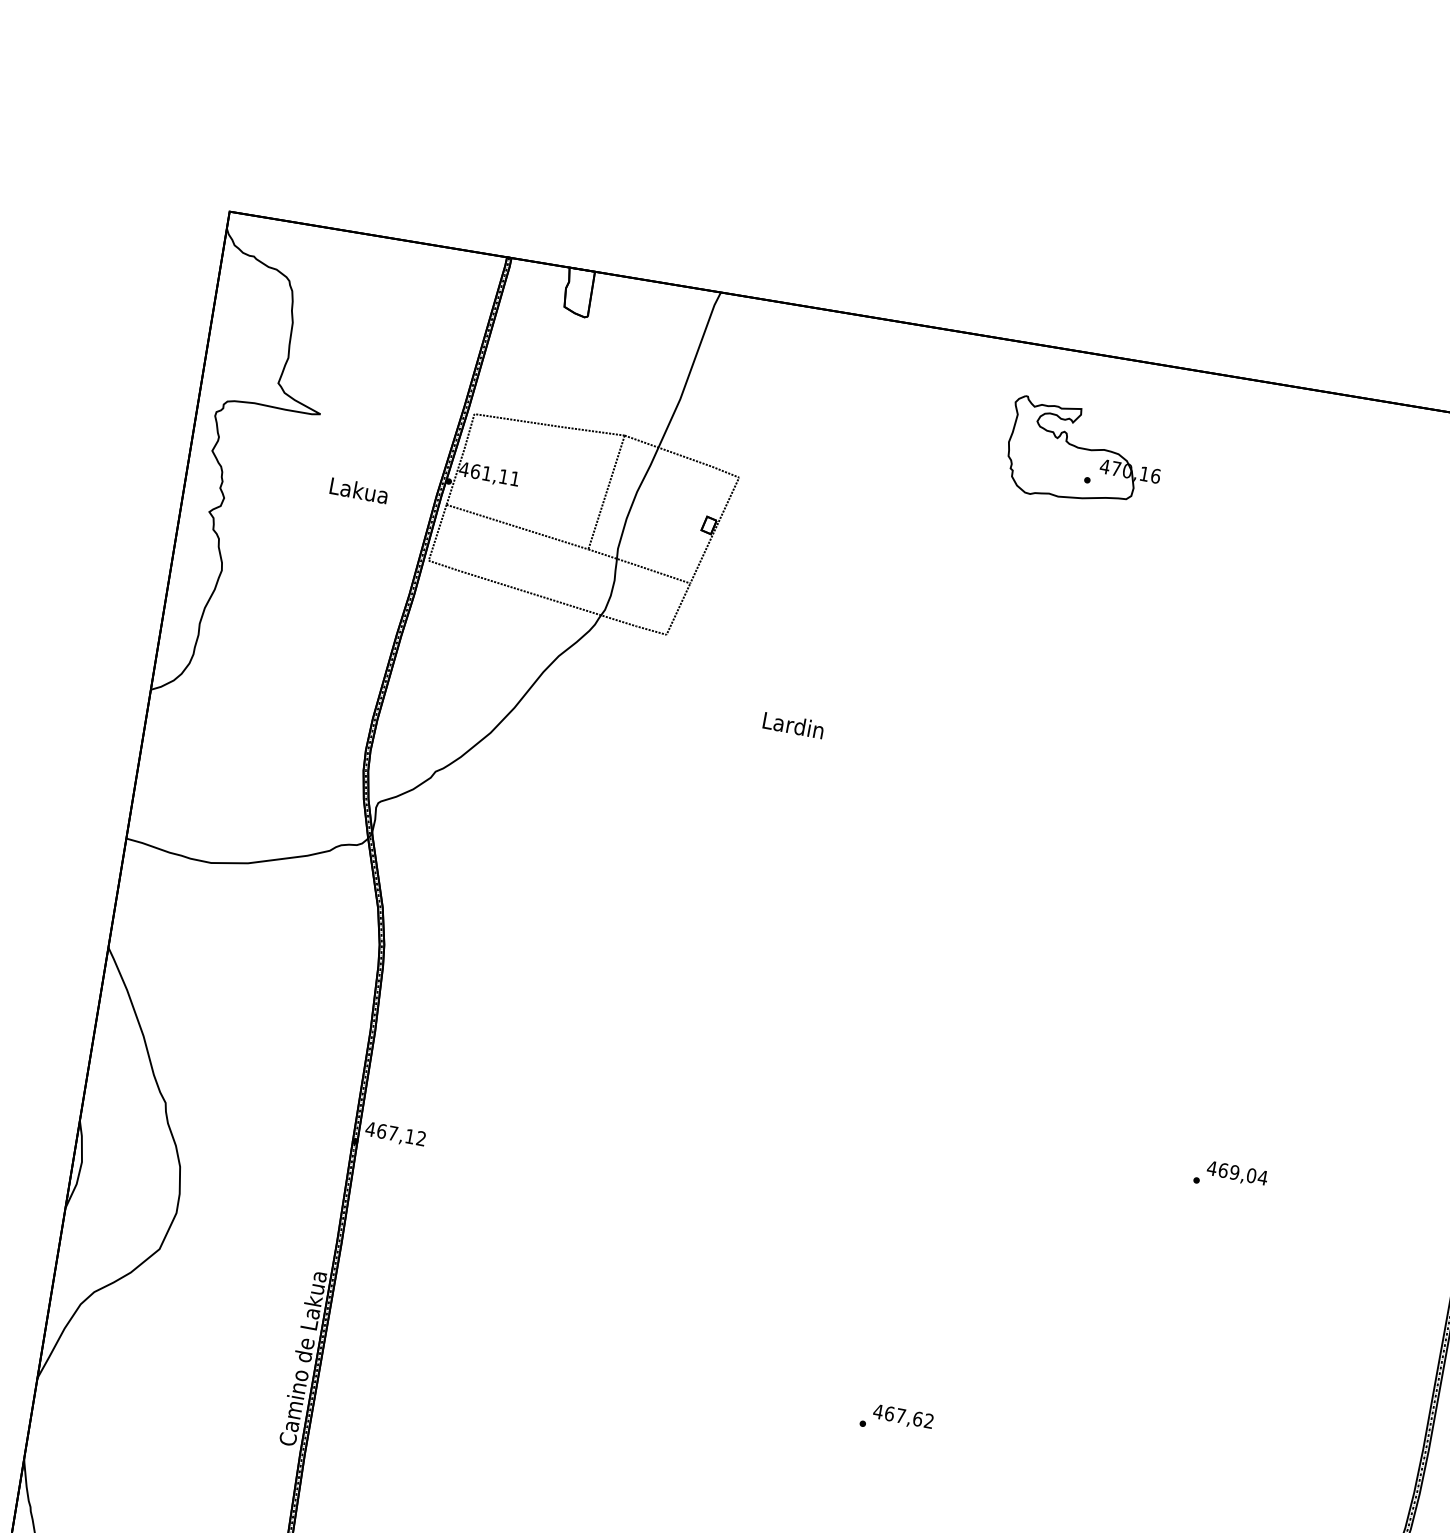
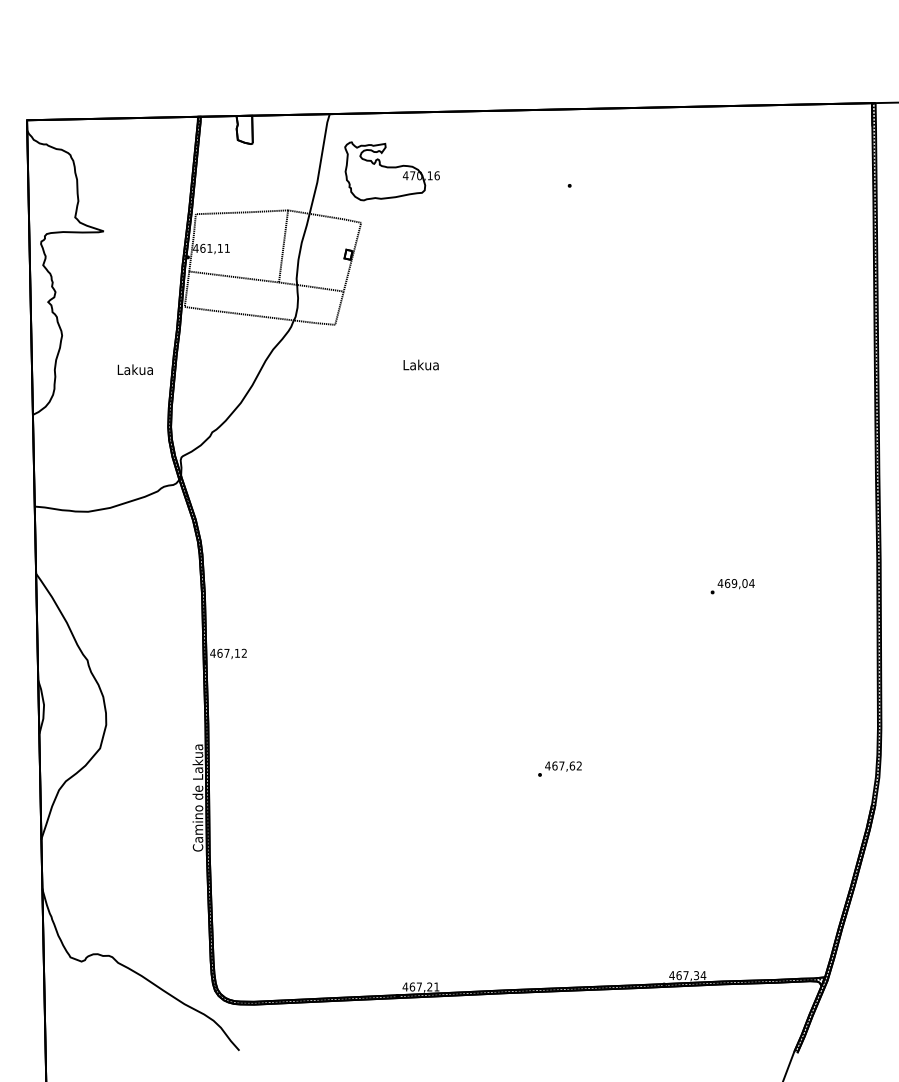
part: (1083, 455) -> (391, 171), moved
text: (357, 489) -> (134, 369), moved
text: (792, 724) -> (420, 364), Lardin -> Lakua

